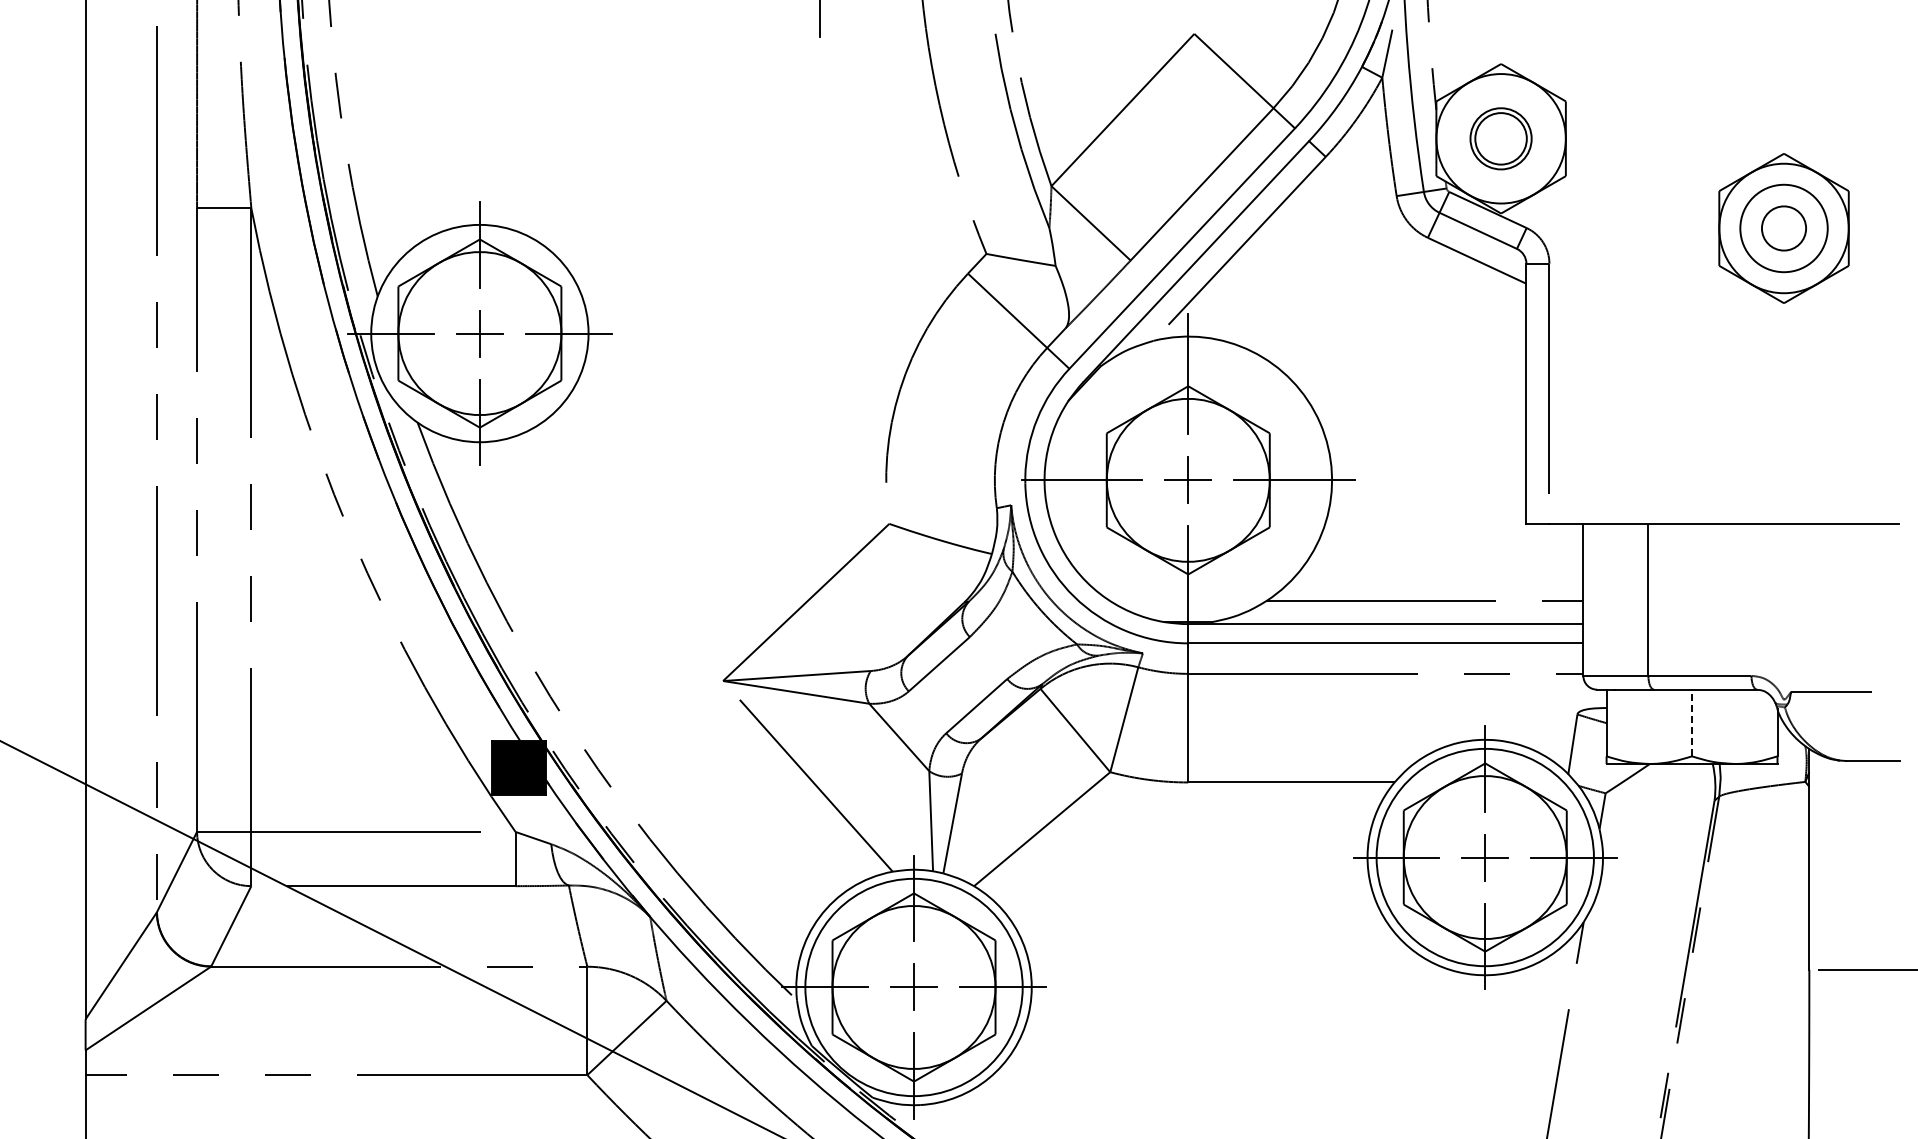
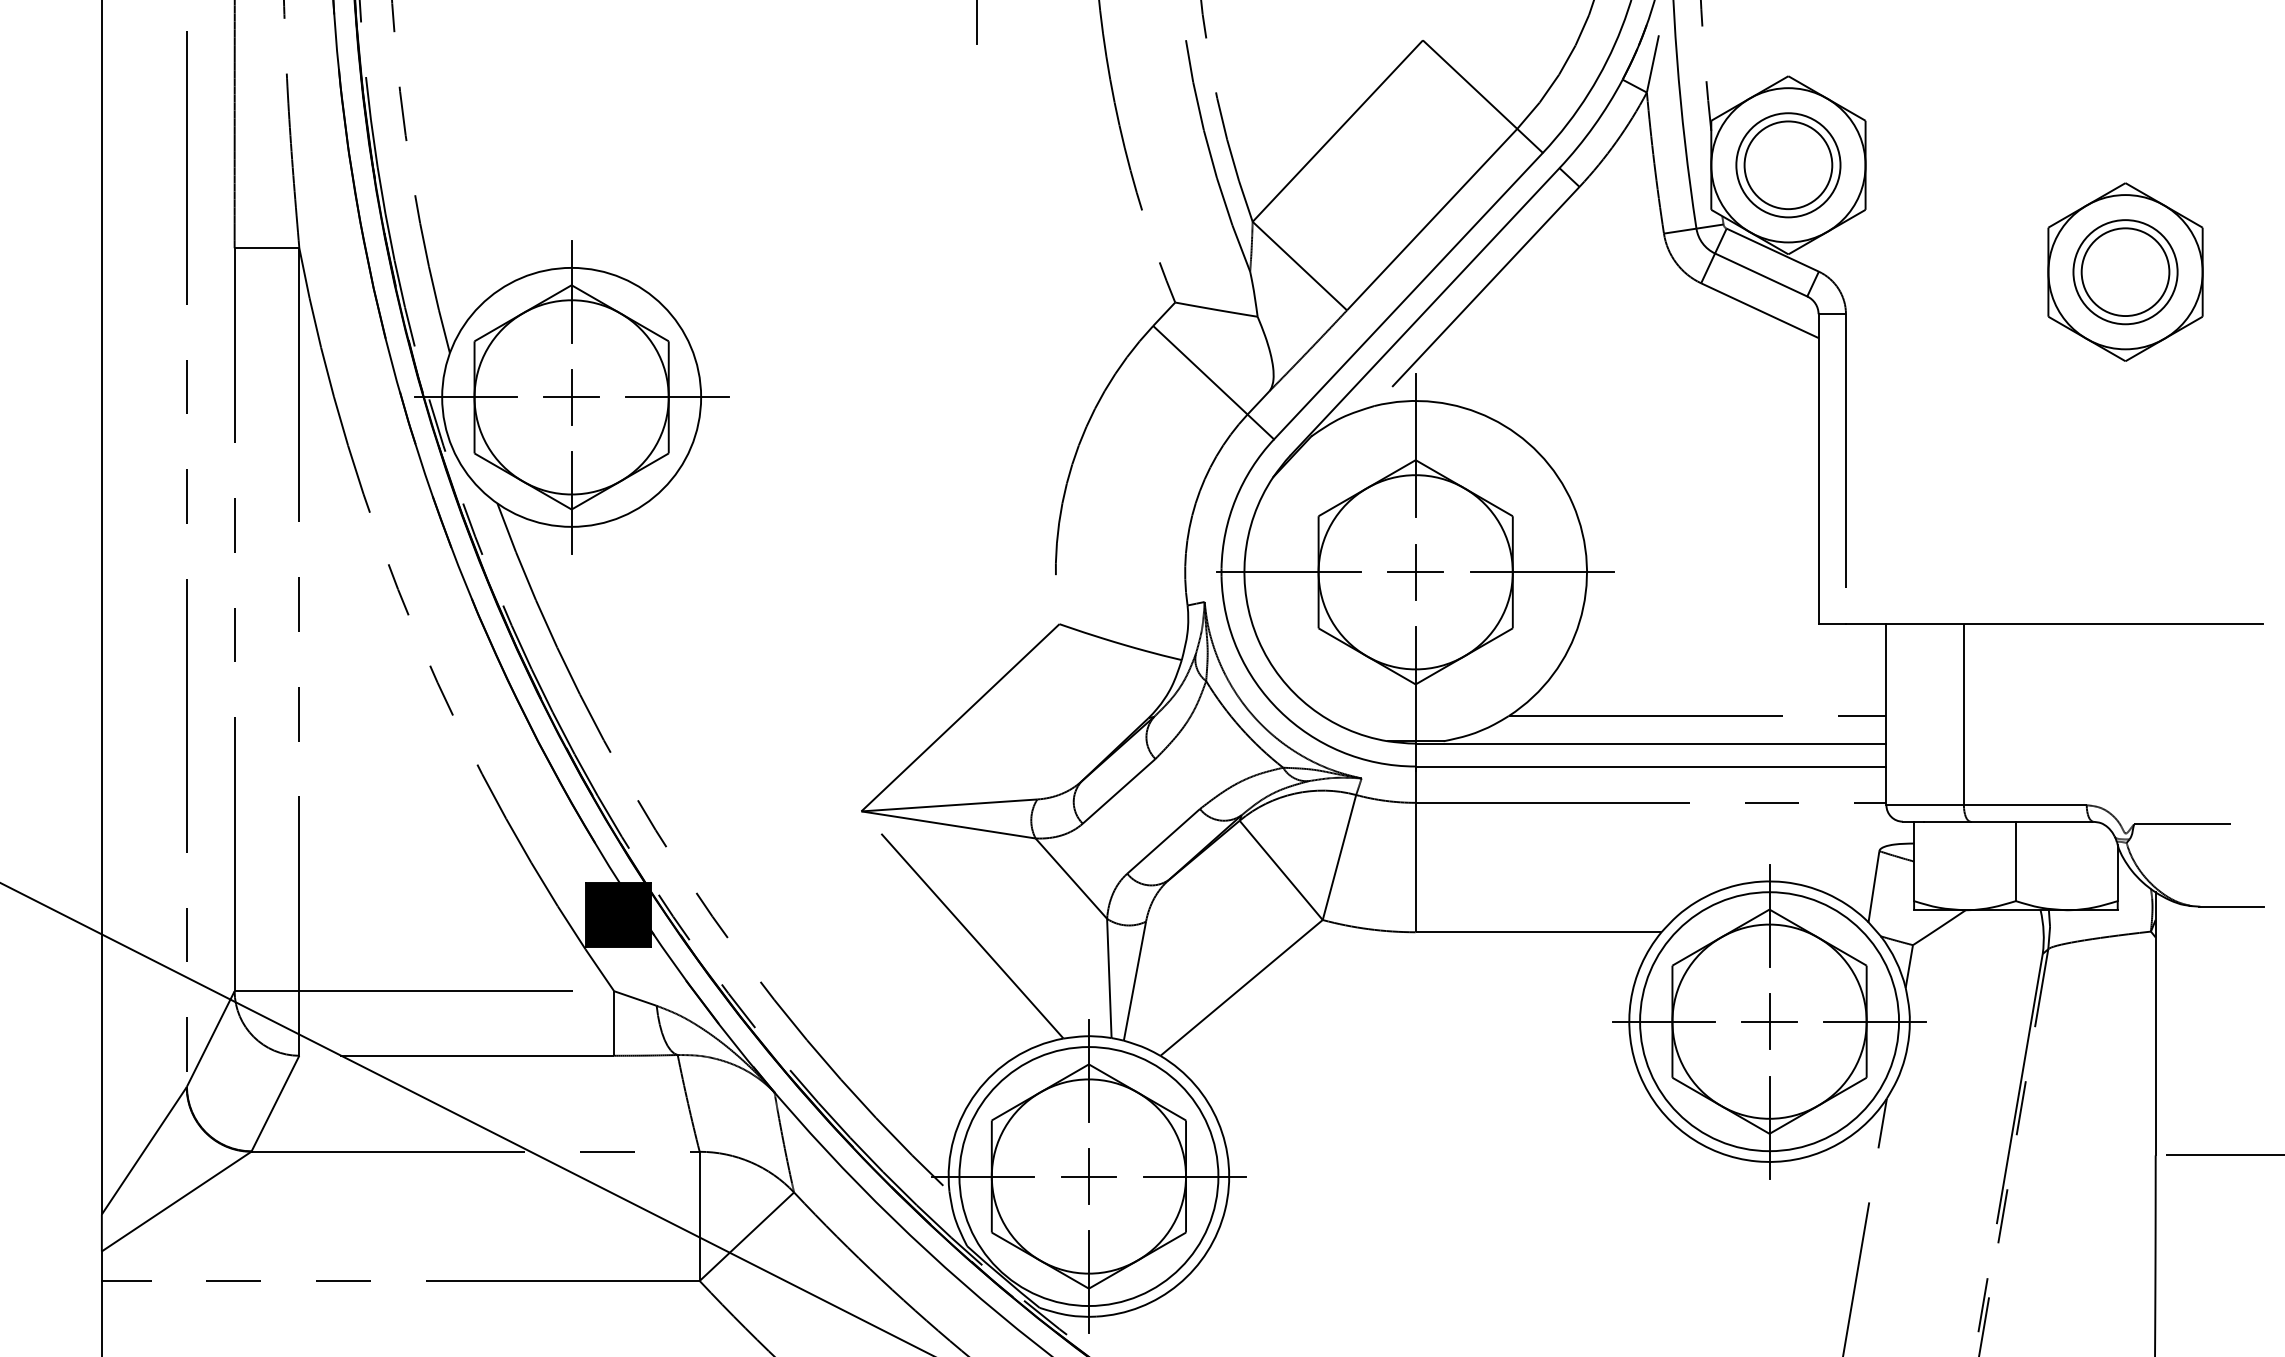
part: (1500, 138) -> (1787, 164), size x1.43
circle: (1783, 228) -> (2124, 272), size x1.67
line: (1692, 722) -> (2016, 860), dashed -> solid

